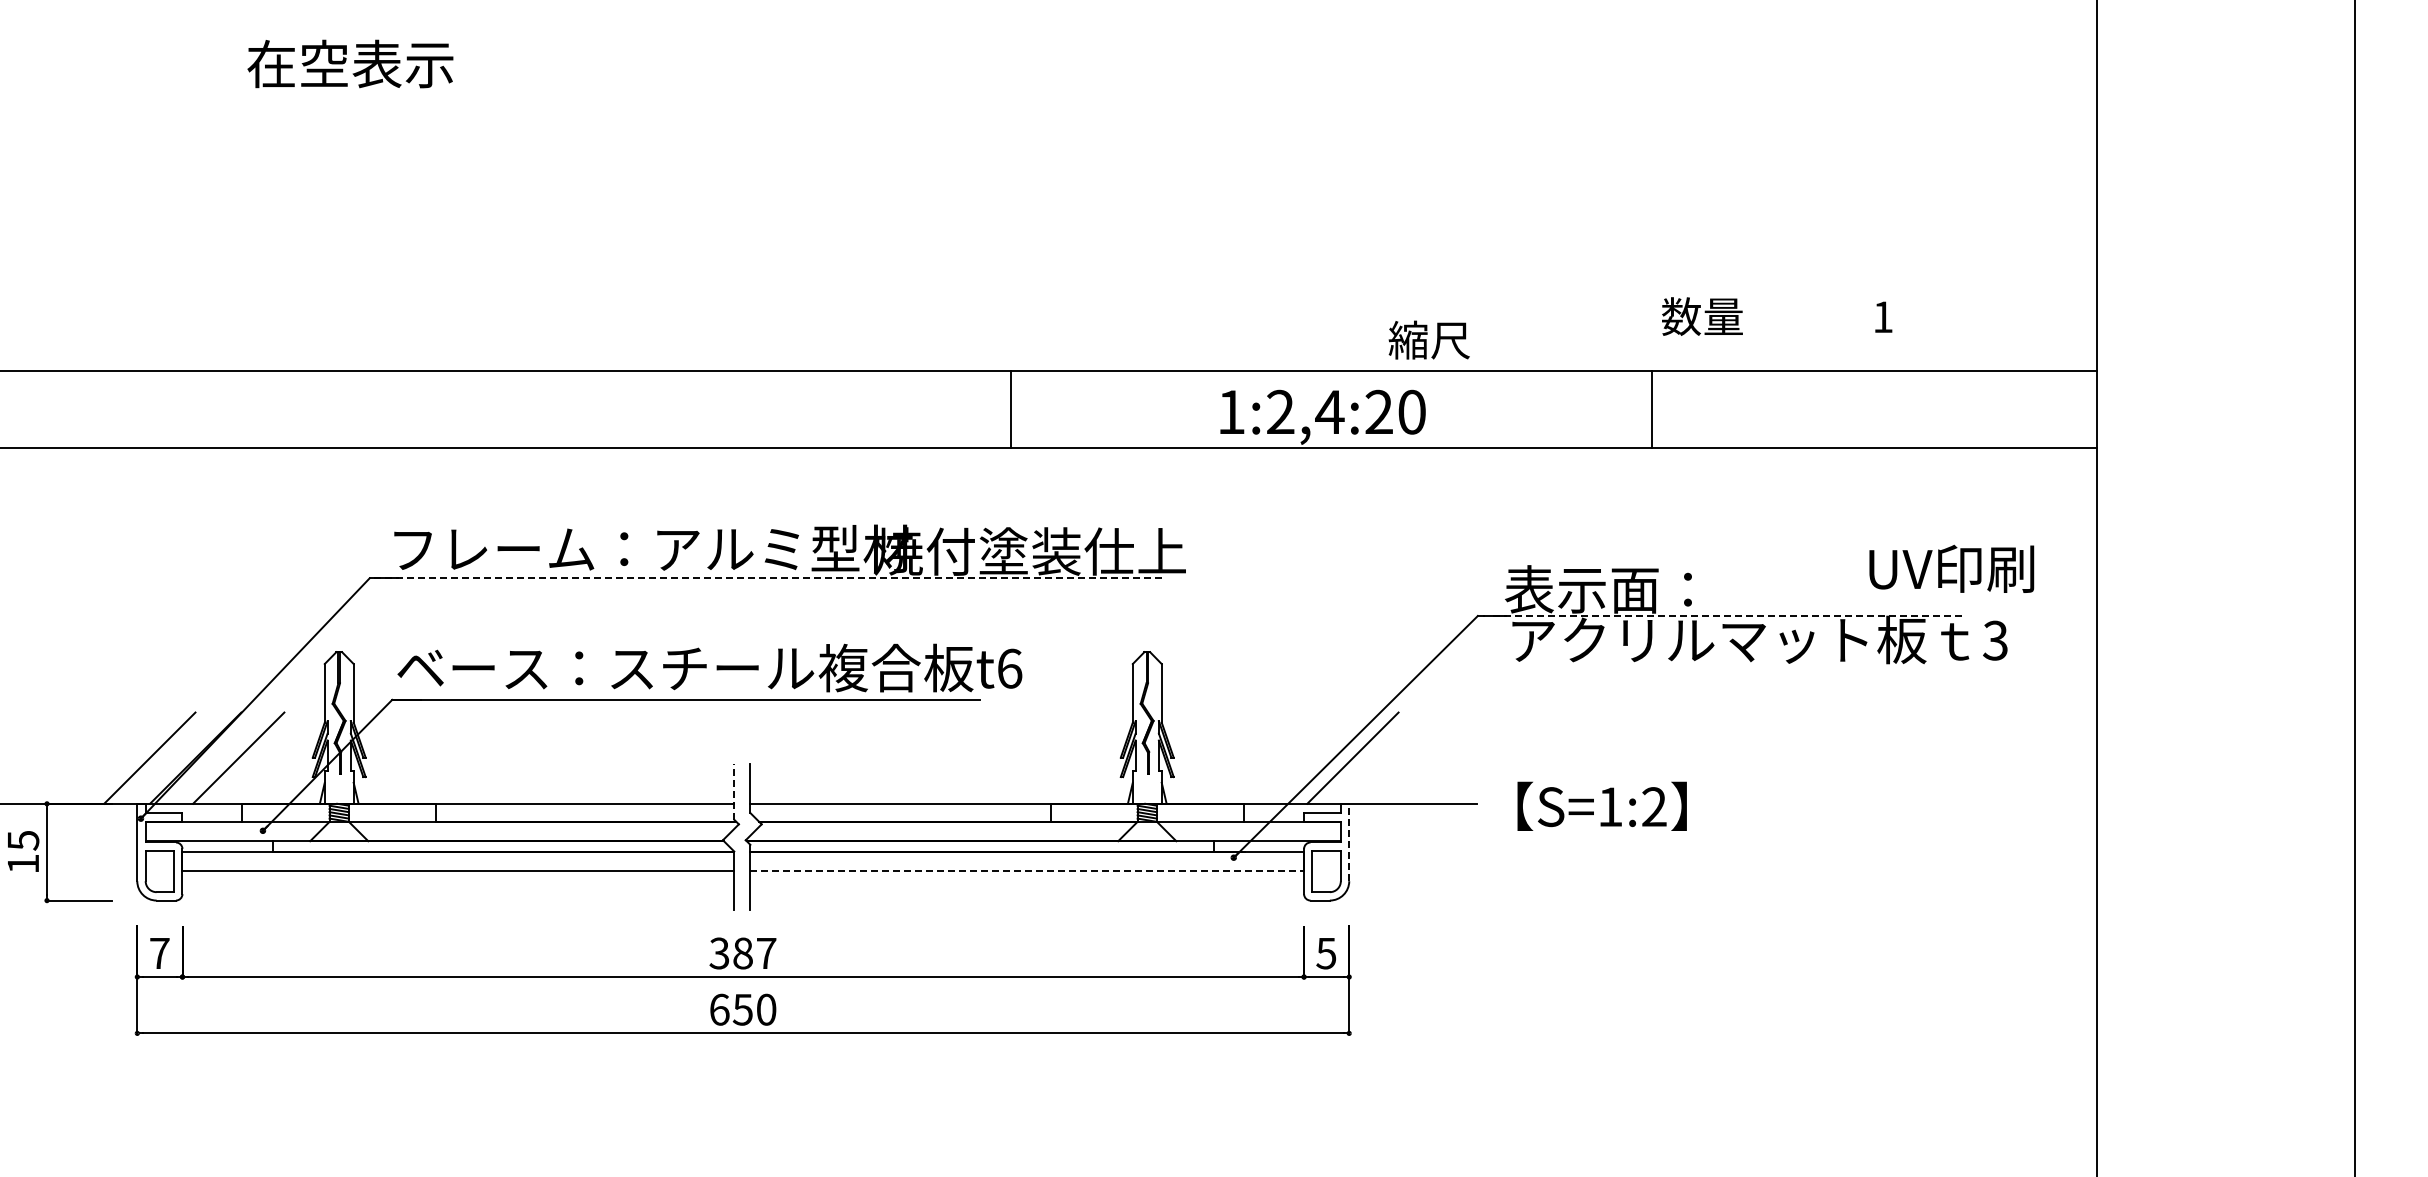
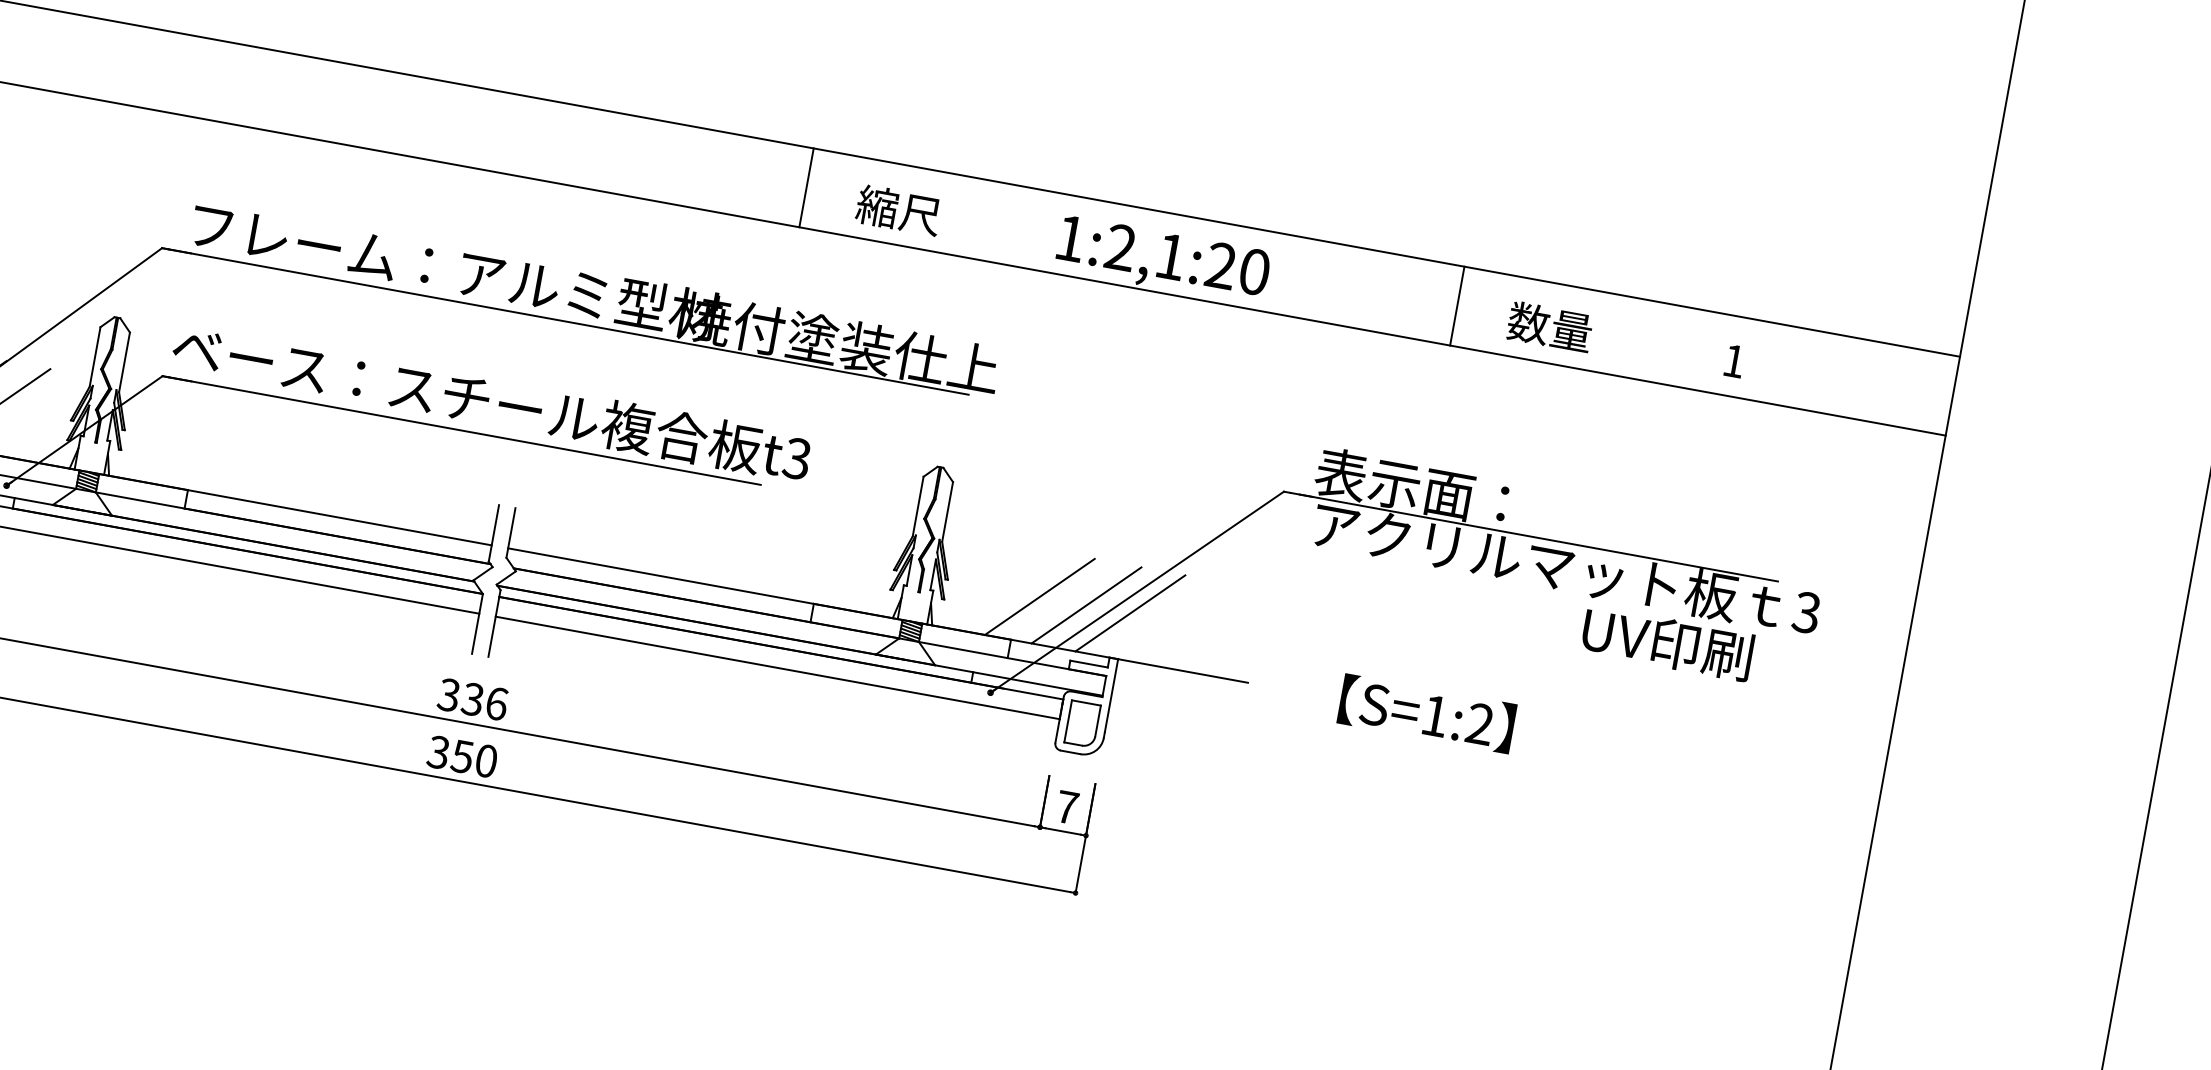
text: (1777, 316) -> (1626, 340), moved
text: (1428, 339) -> (898, 209), moved
line: (1010, 409) -> (806, 187), moved
line: (1651, 409) -> (1457, 305), moved
text: (1329, 411) -> (1170, 255), 1:2,4:20 -> 1:2,1:20
text: (1951, 568) -> (1667, 642), moved
line: (765, 578) -> (565, 321), dashed -> solid
line: (1728, 615) -> (1539, 537), dashed -> solid
text: (1009, 668) -> (797, 458), t6 -> t3
line: (1263, 757) -> (1039, 596), added
line: (1309, 757) -> (1086, 604), added
line: (734, 792) -> (494, 533), dashed -> solid
text: (1601, 805) -> (1426, 712), moved
line: (1349, 842) -> (1111, 698), dashed -> solid
line: (1027, 870) -> (778, 667), dashed -> solid
text: (754, 953) -> (484, 701), 387 -> 336
text: (1326, 953) -> (1067, 807), 5 -> 7
text: (719, 1009) -> (438, 752), 650 -> 350

